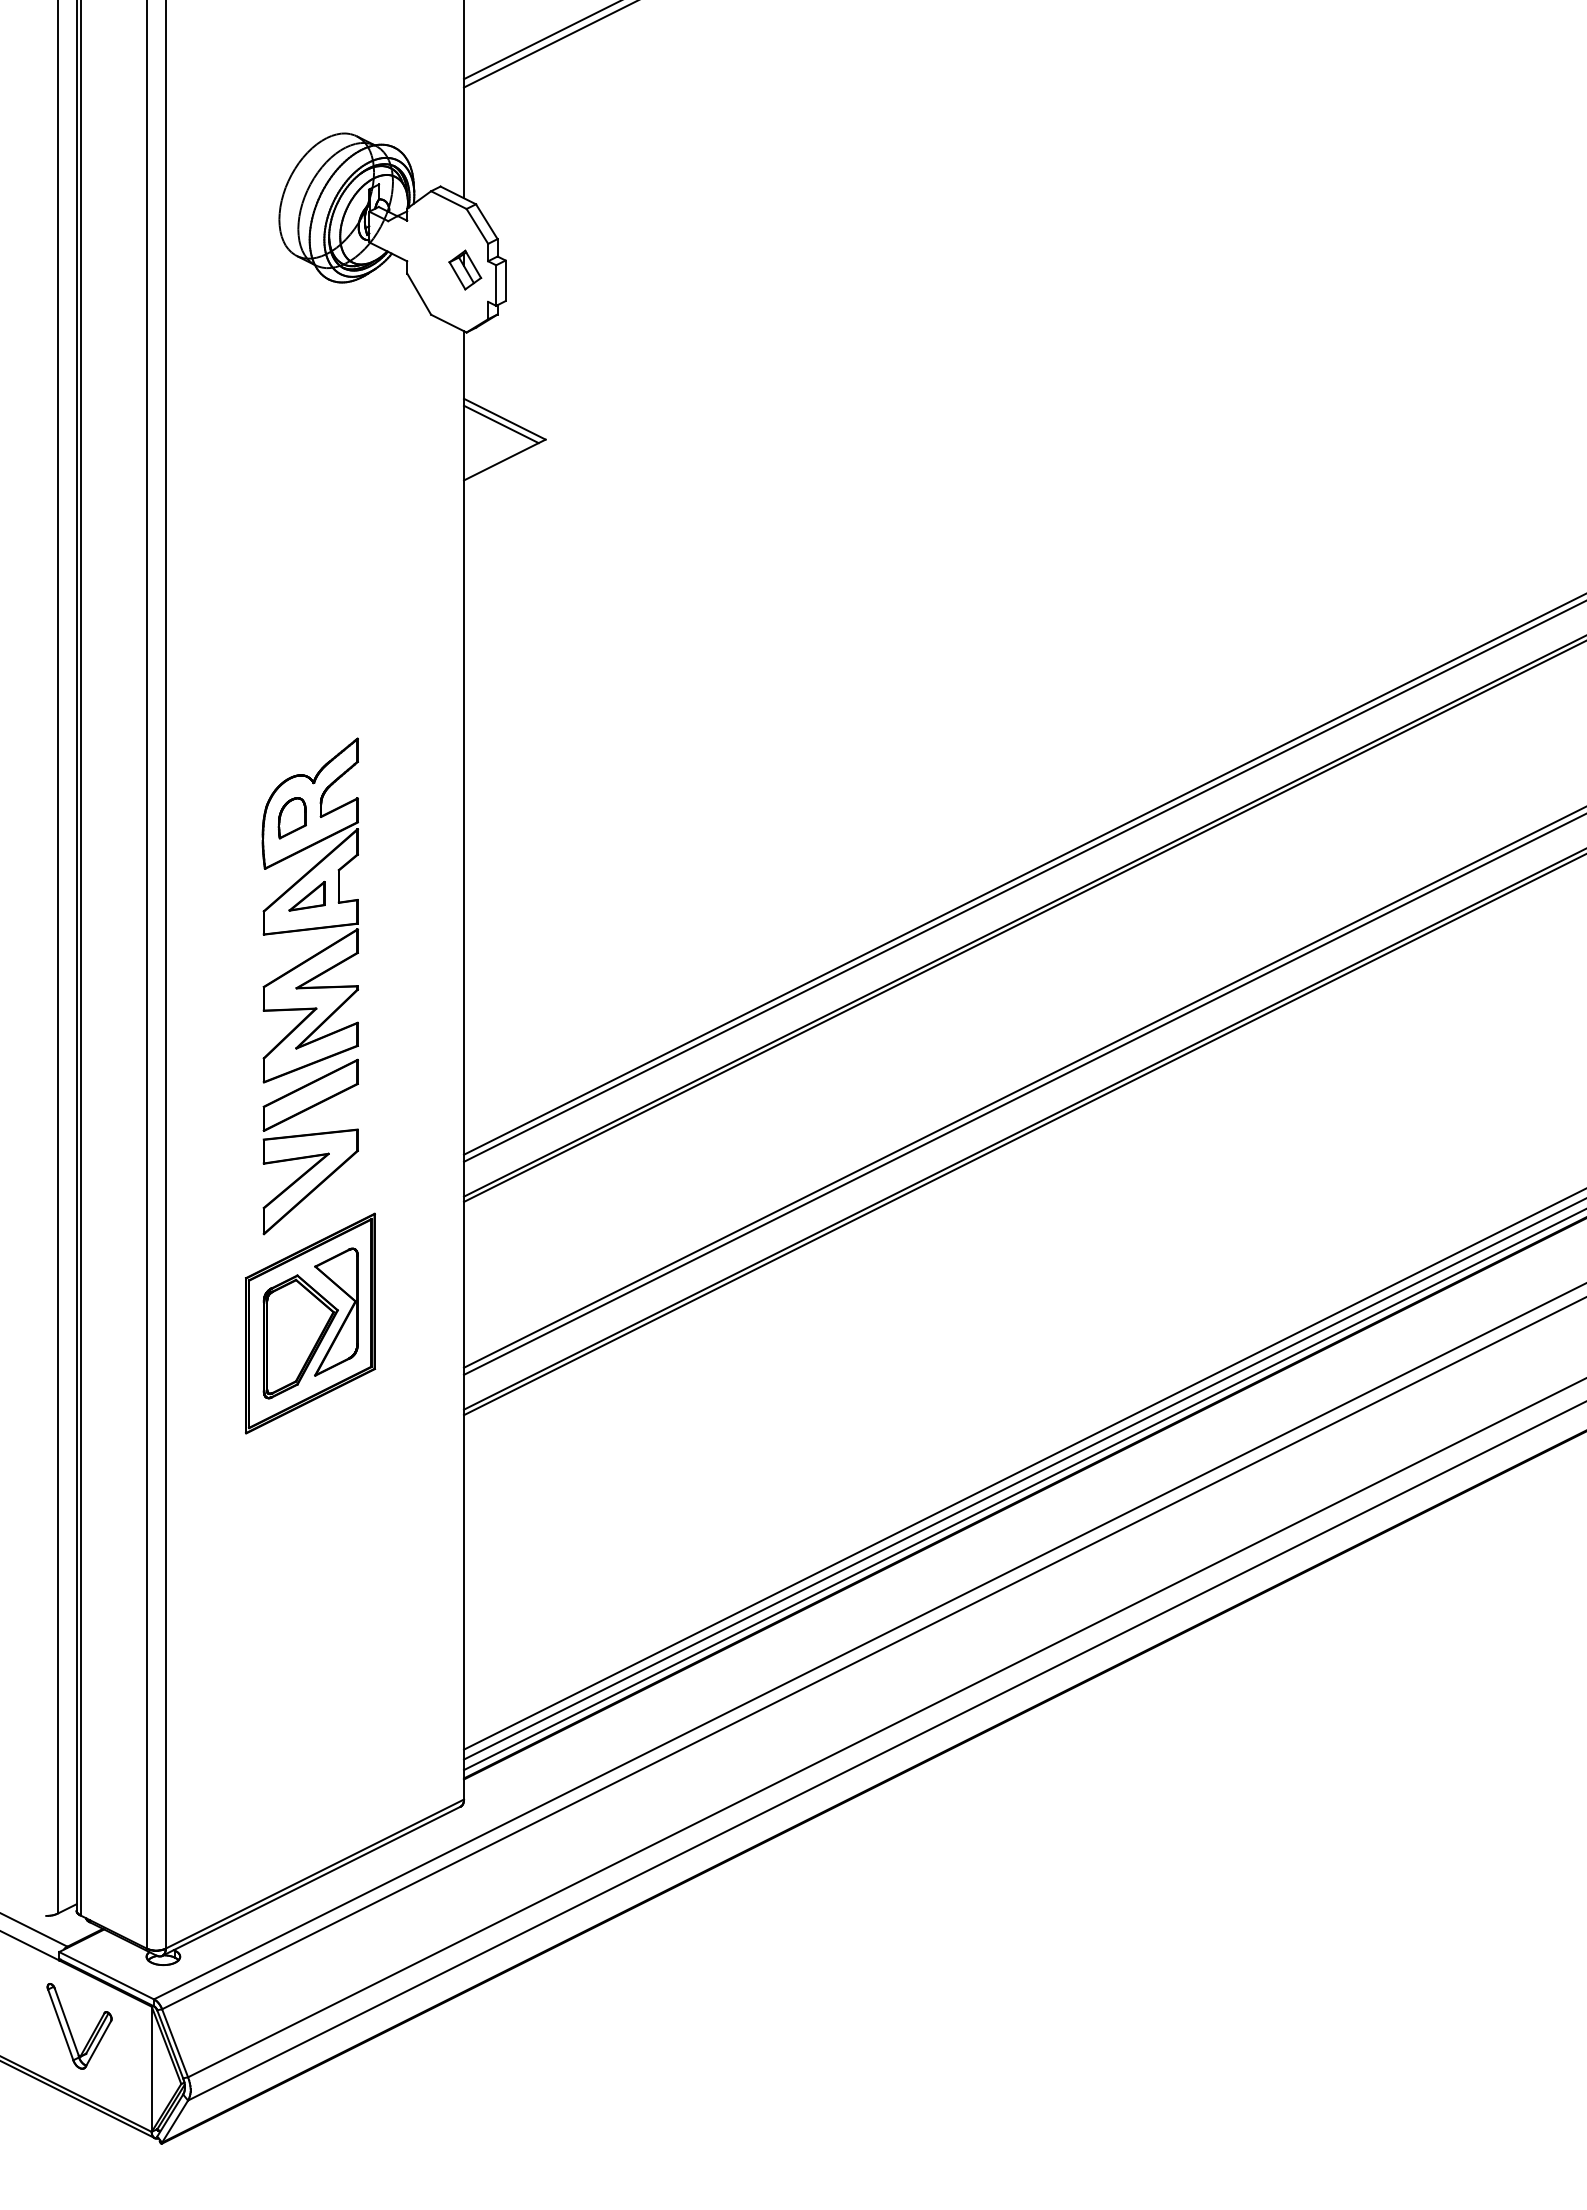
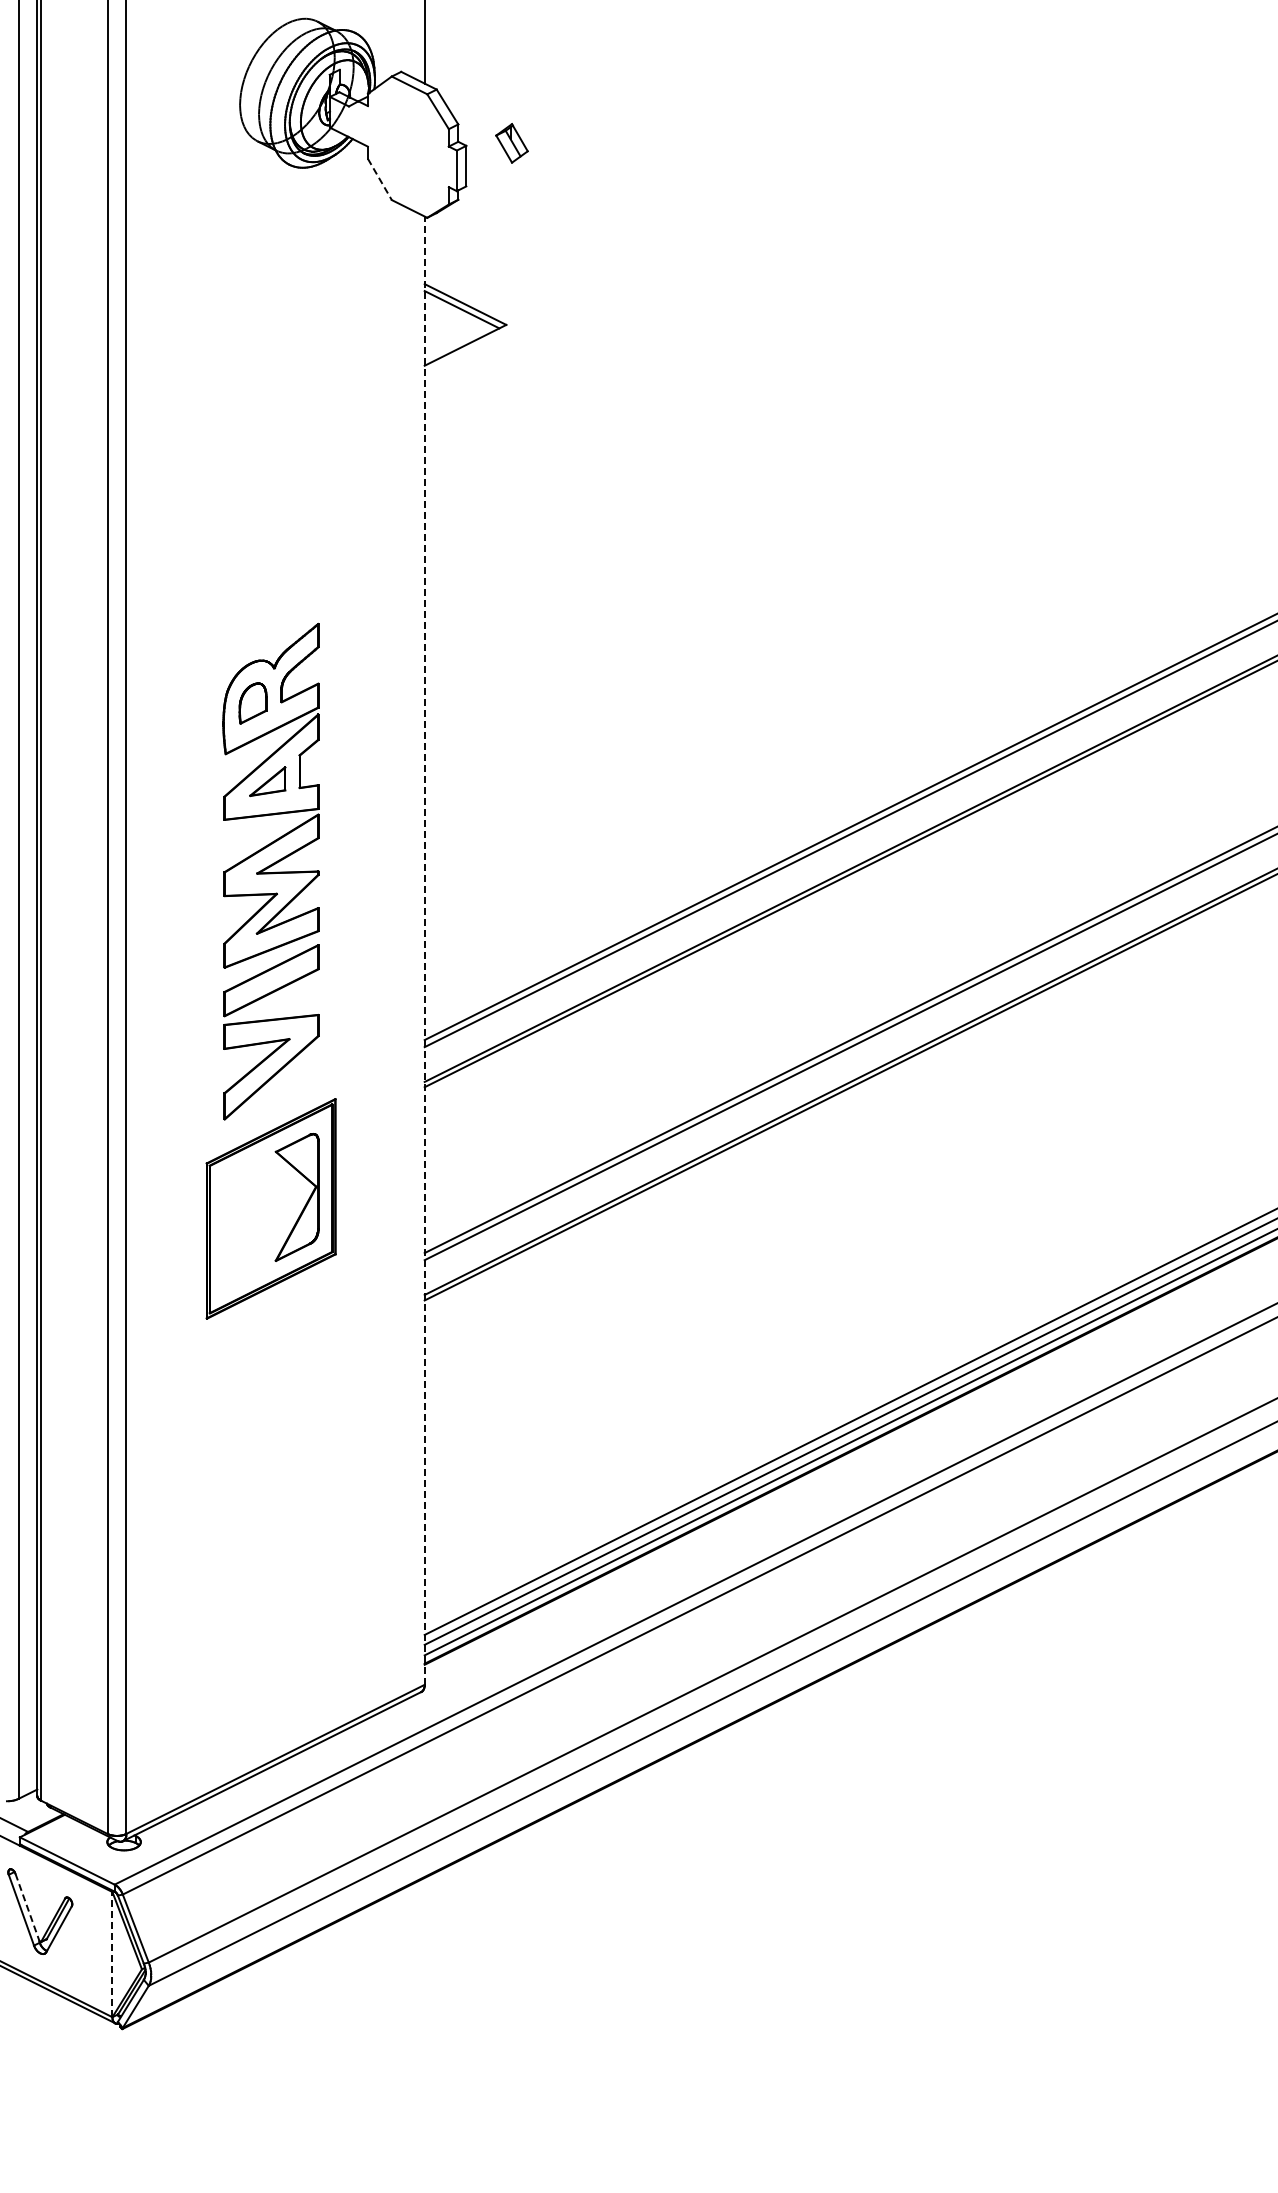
part: (465, 269) -> (512, 142), moved
line: (419, 294) -> (380, 179), solid -> dashed
line: (464, 1064) -> (425, 949), solid -> dashed
part: (300, 1336) -> (261, 1221), removed
line: (66, 2022) -> (27, 1907), solid -> dashed
line: (151, 2069) -> (112, 1954), solid -> dashed

